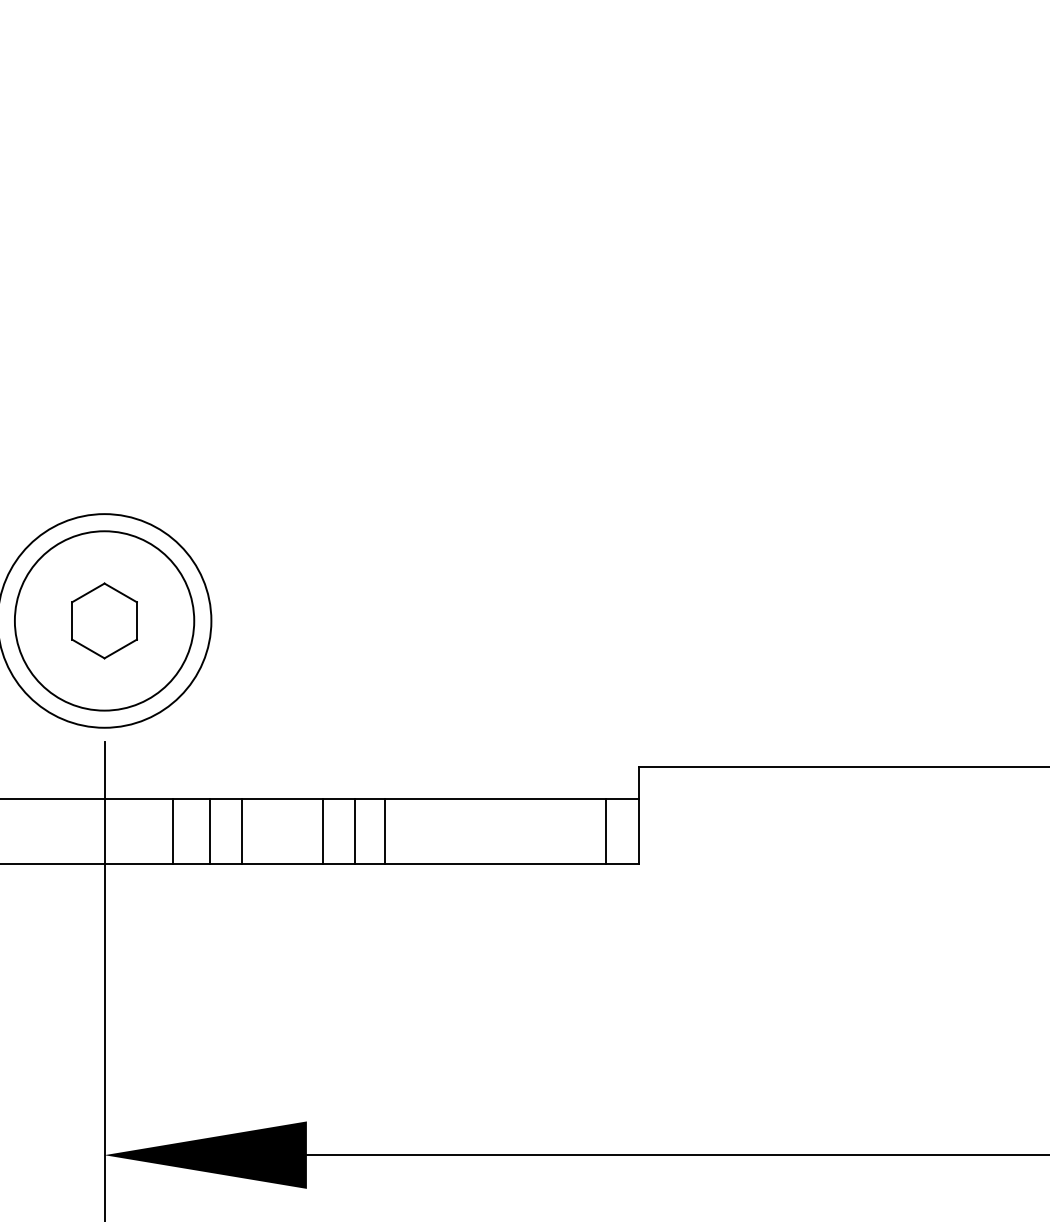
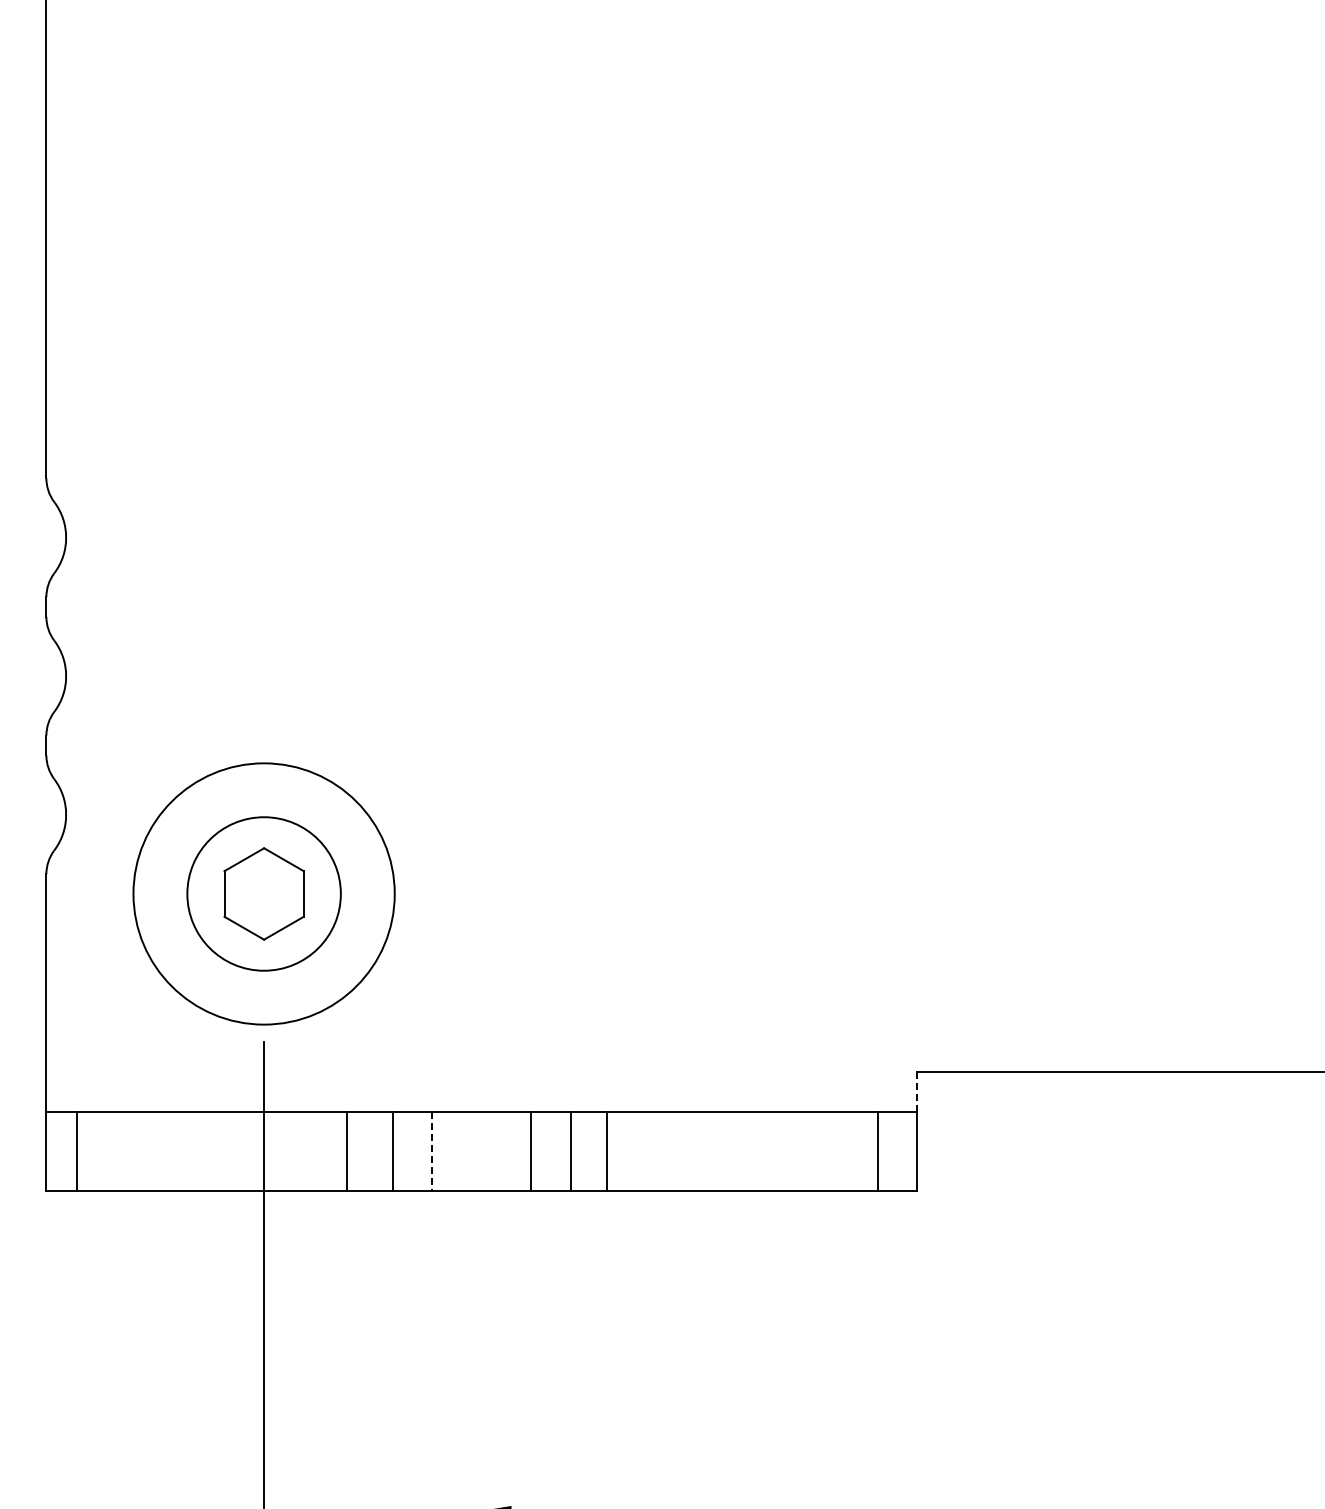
circle: (104, 620) -> (263, 893), size x0.7
line: (638, 782) -> (917, 1091), solid -> dashed
line: (242, 831) -> (432, 1151), solid -> dashed

